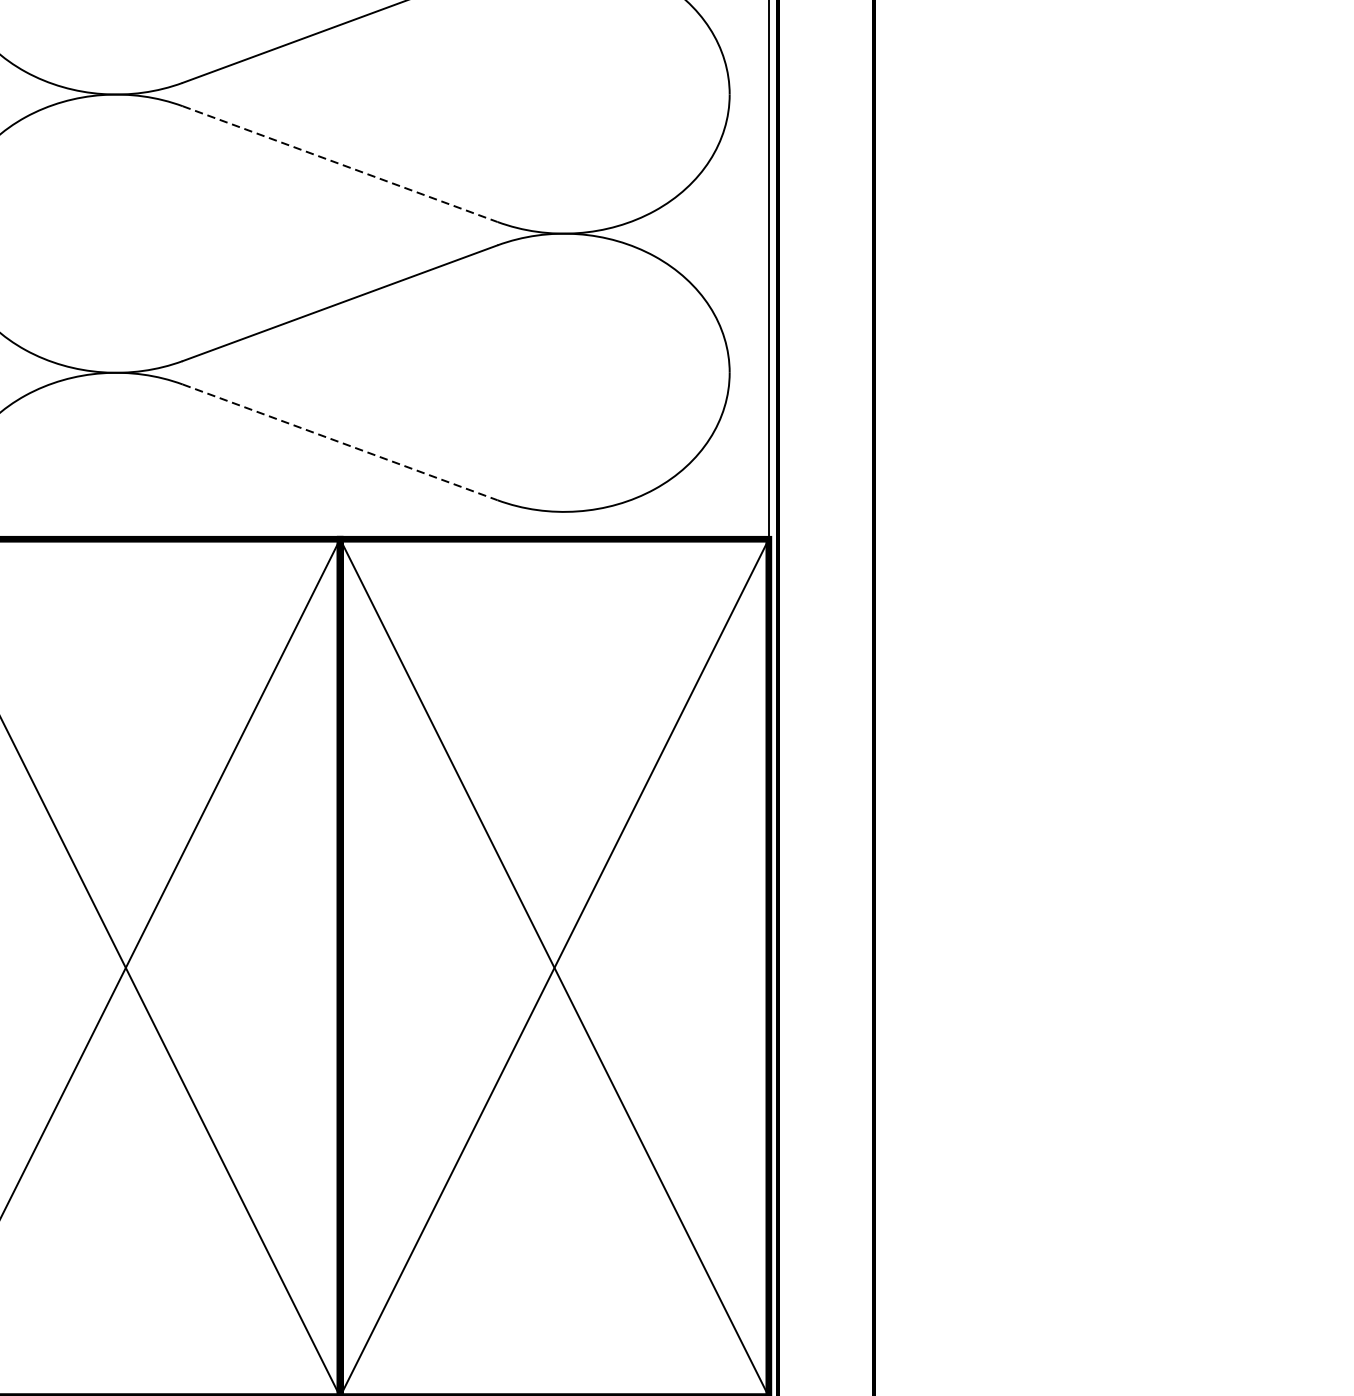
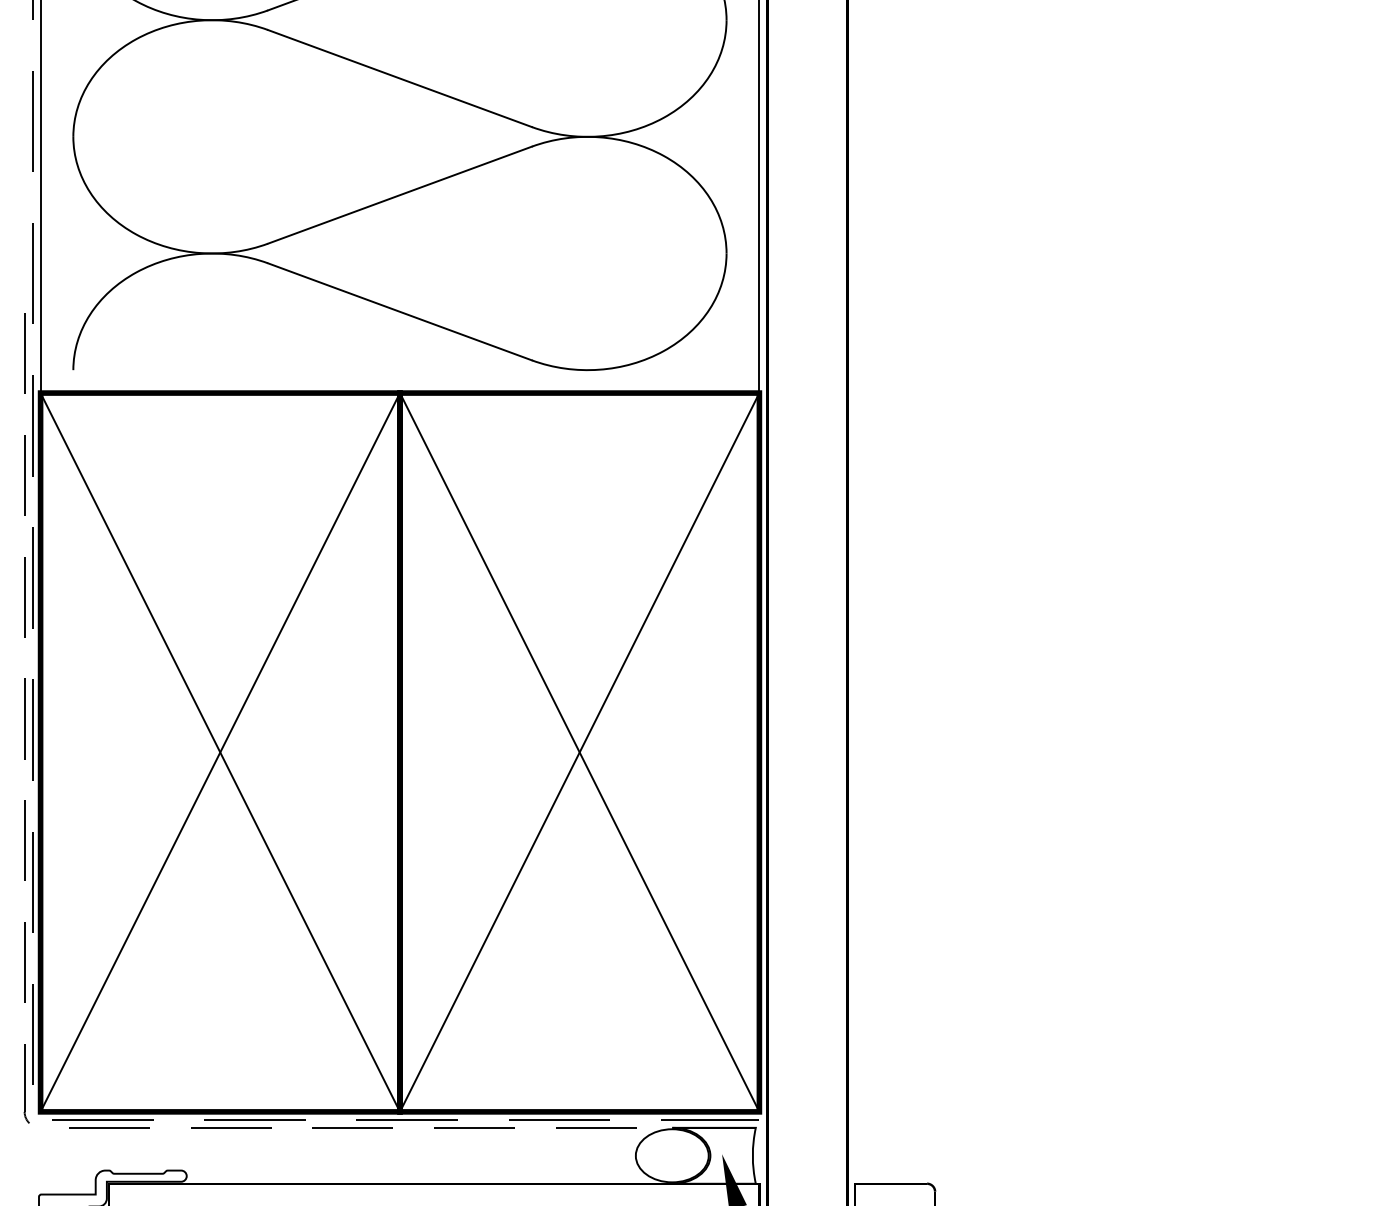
line: (339, 164) -> (399, 78), dashed -> solid
line: (339, 441) -> (399, 311), dashed -> solid

